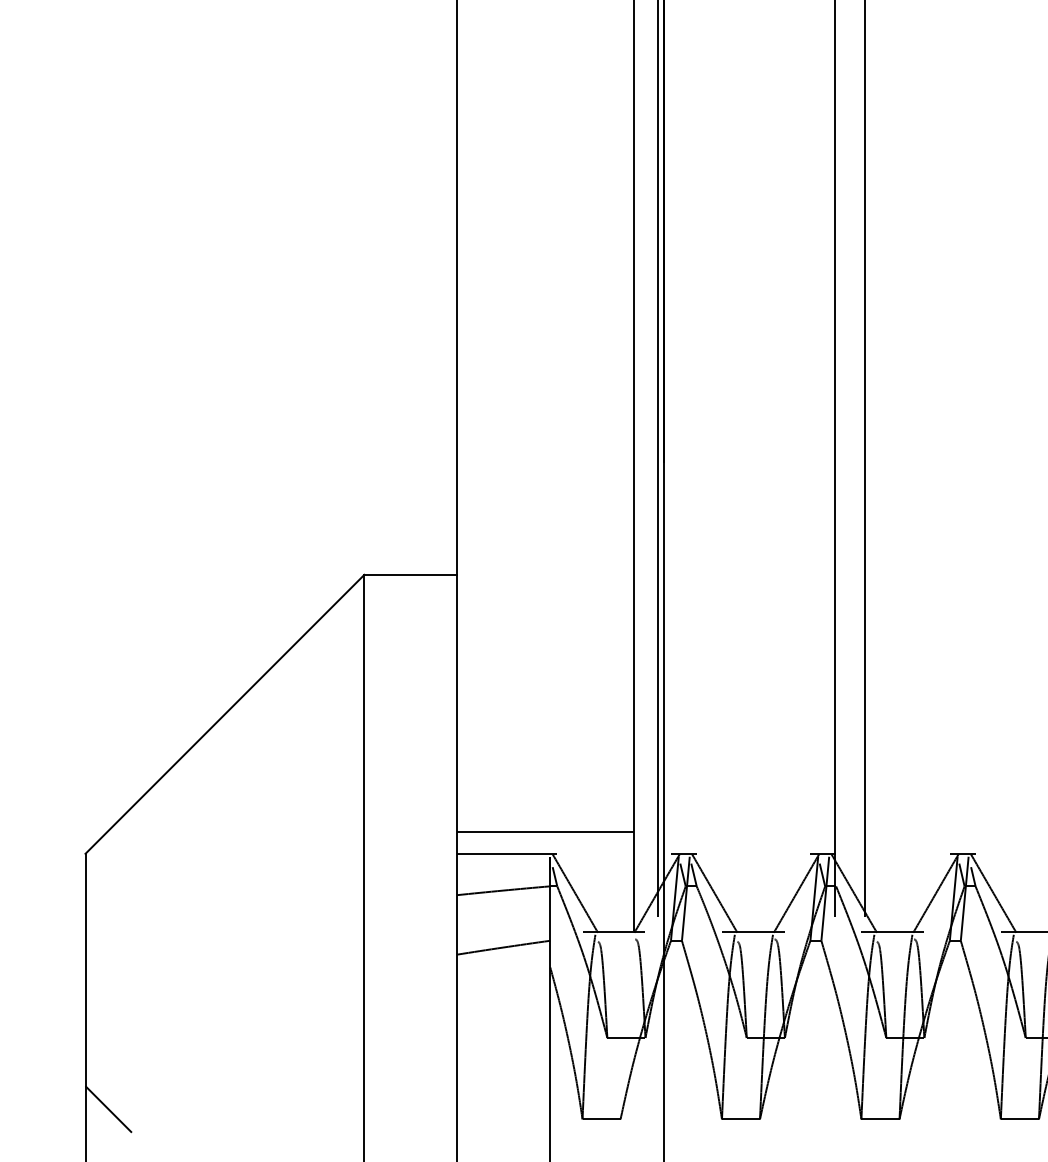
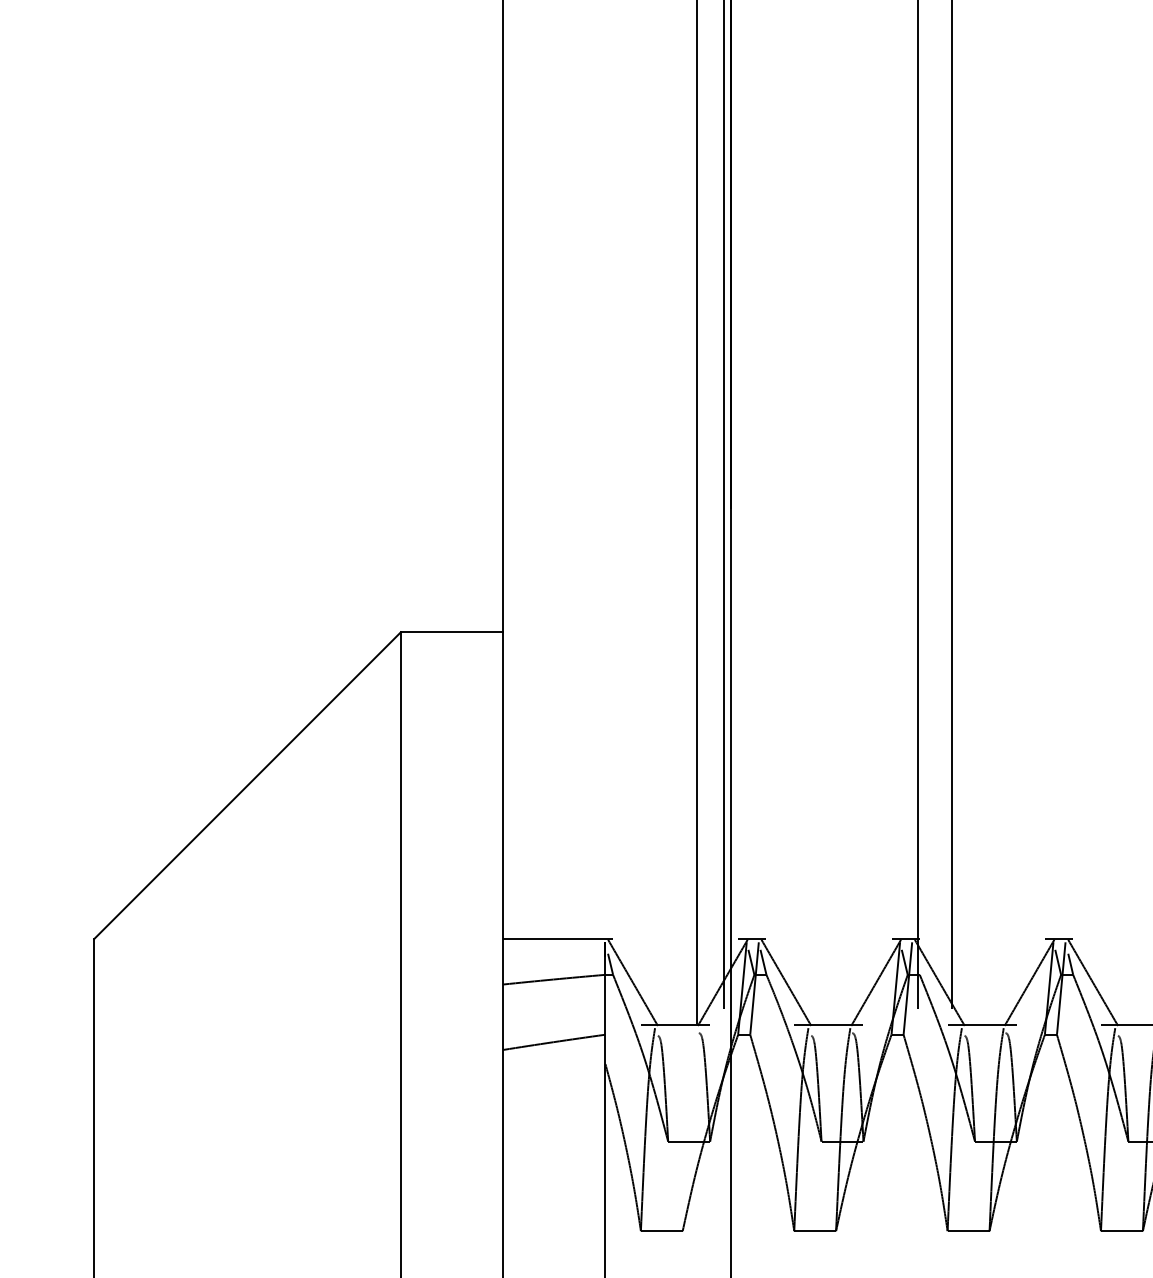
line: (545, 831) -> (600, 914), removed
line: (108, 1109) -> (119, 1220), removed

